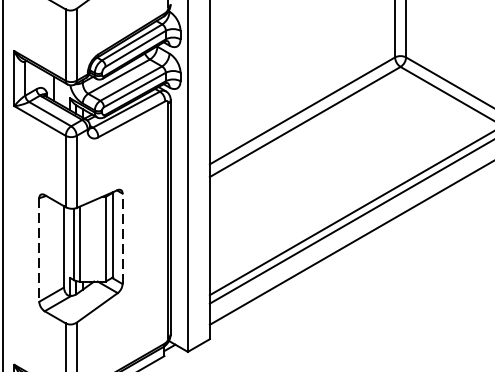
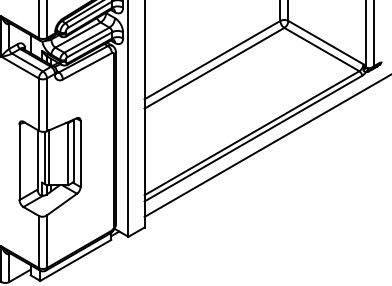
line: (122, 238) -> (80, 153), dashed -> solid
line: (39, 250) -> (19, 162), dashed -> solid

